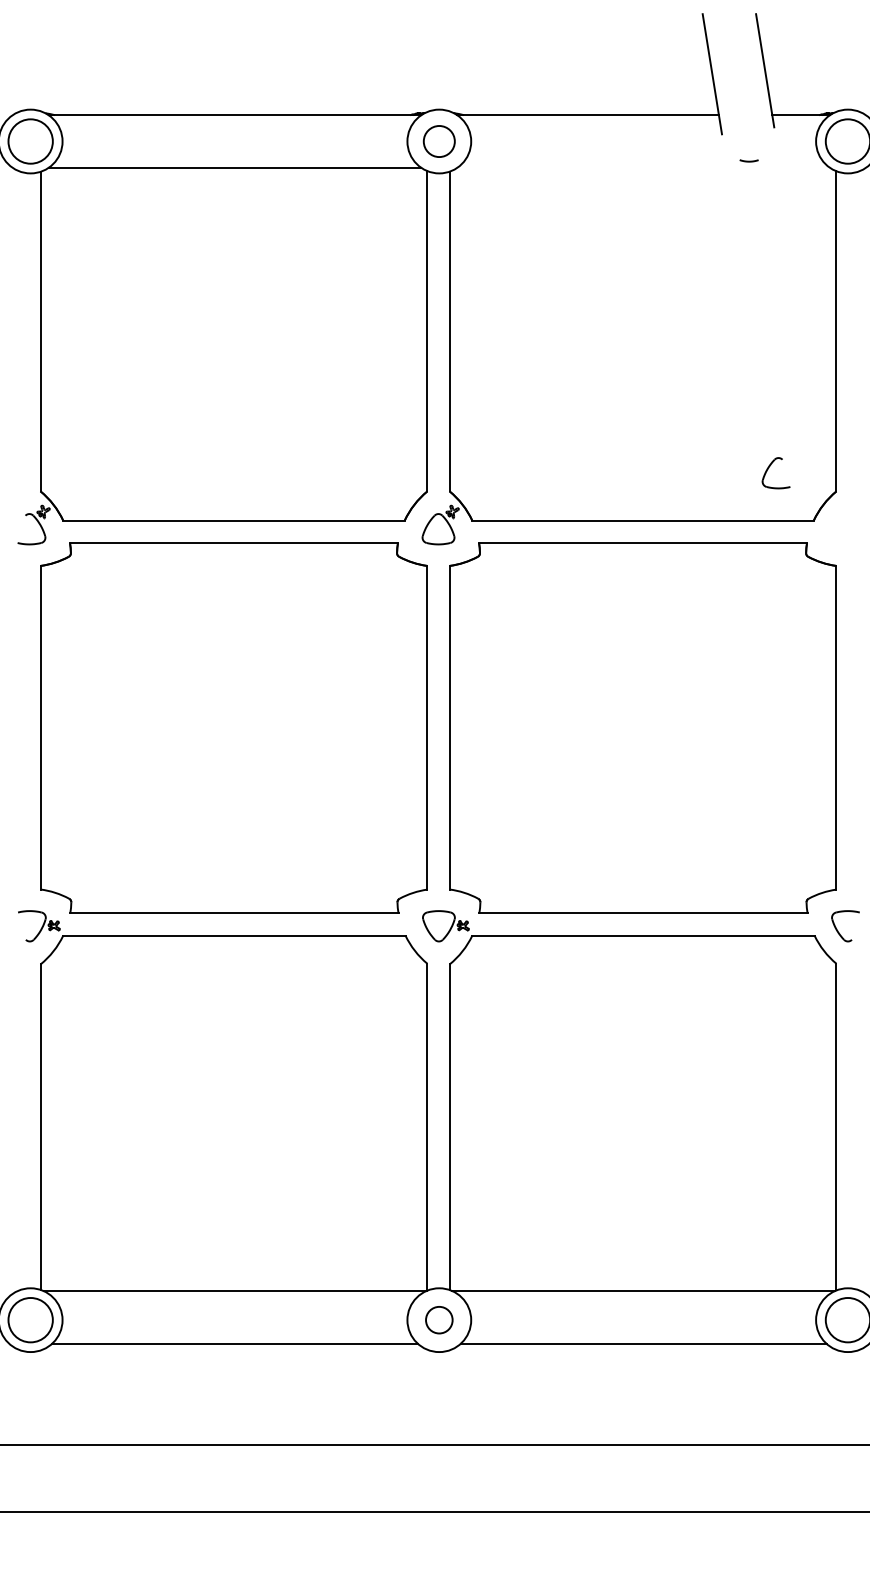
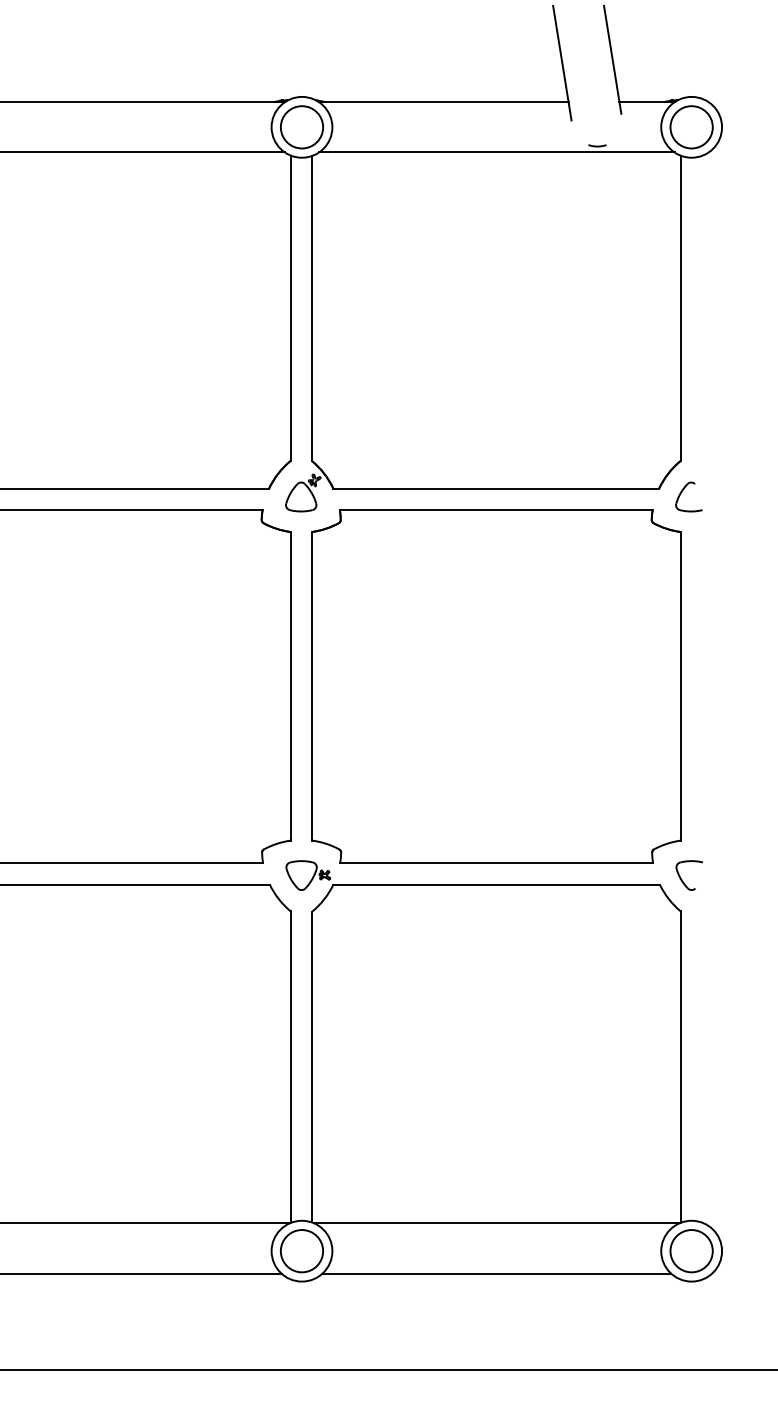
circle: (439, 141) -> (302, 127), size x1.43
line: (643, 167) -> (496, 152), added
part: (768, 469) -> (681, 493), moved
circle: (439, 1320) -> (302, 1251), size x1.67

